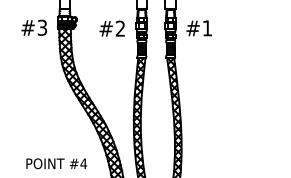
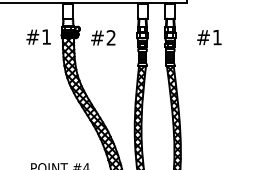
text: (42, 27) -> (46, 36), #3 -> #1
text: (111, 28) -> (102, 37), moved
text: (198, 28) -> (208, 37), moved

